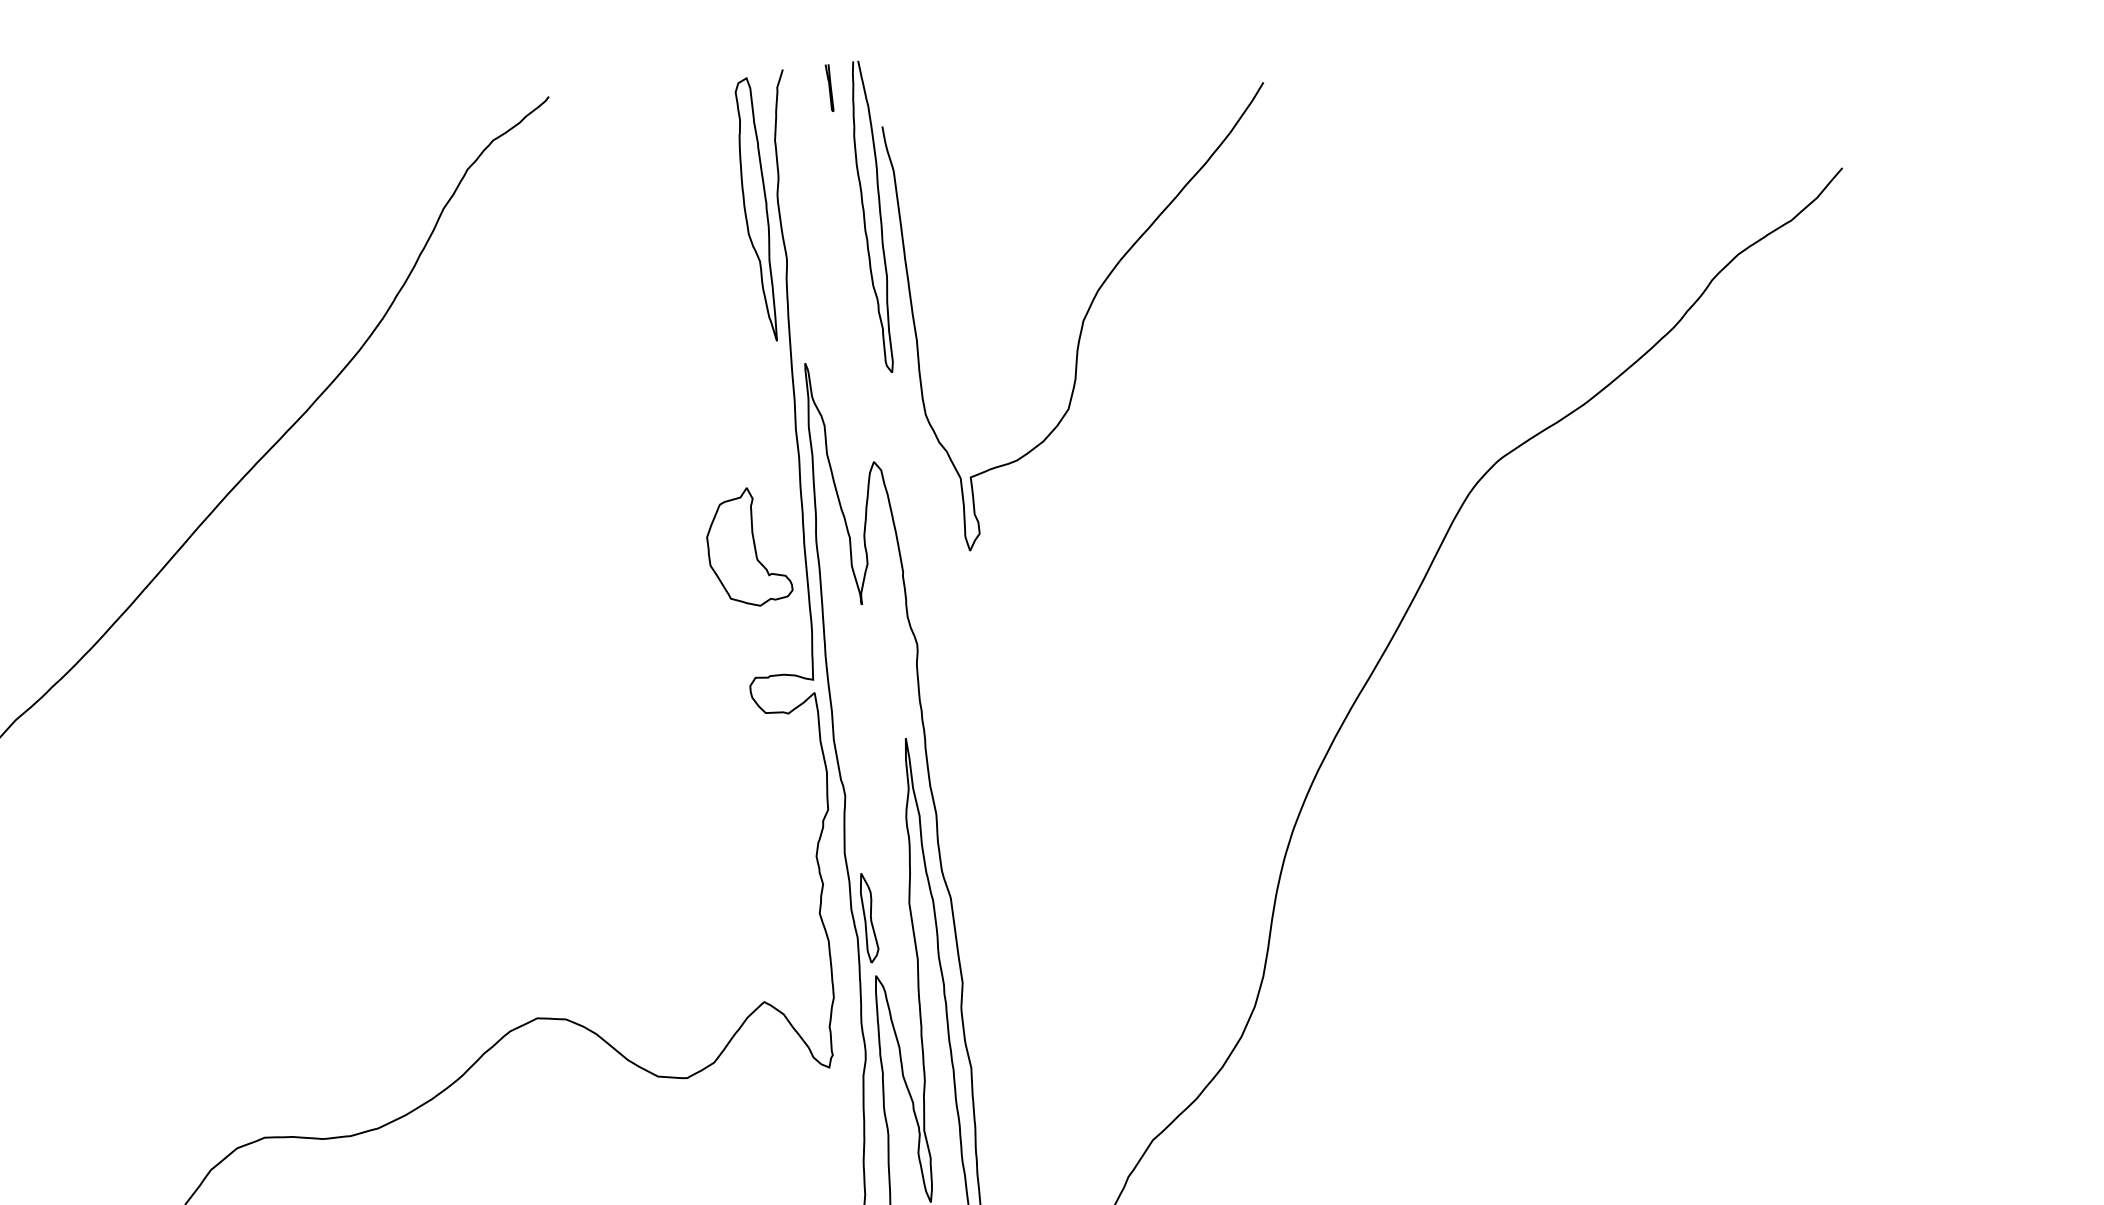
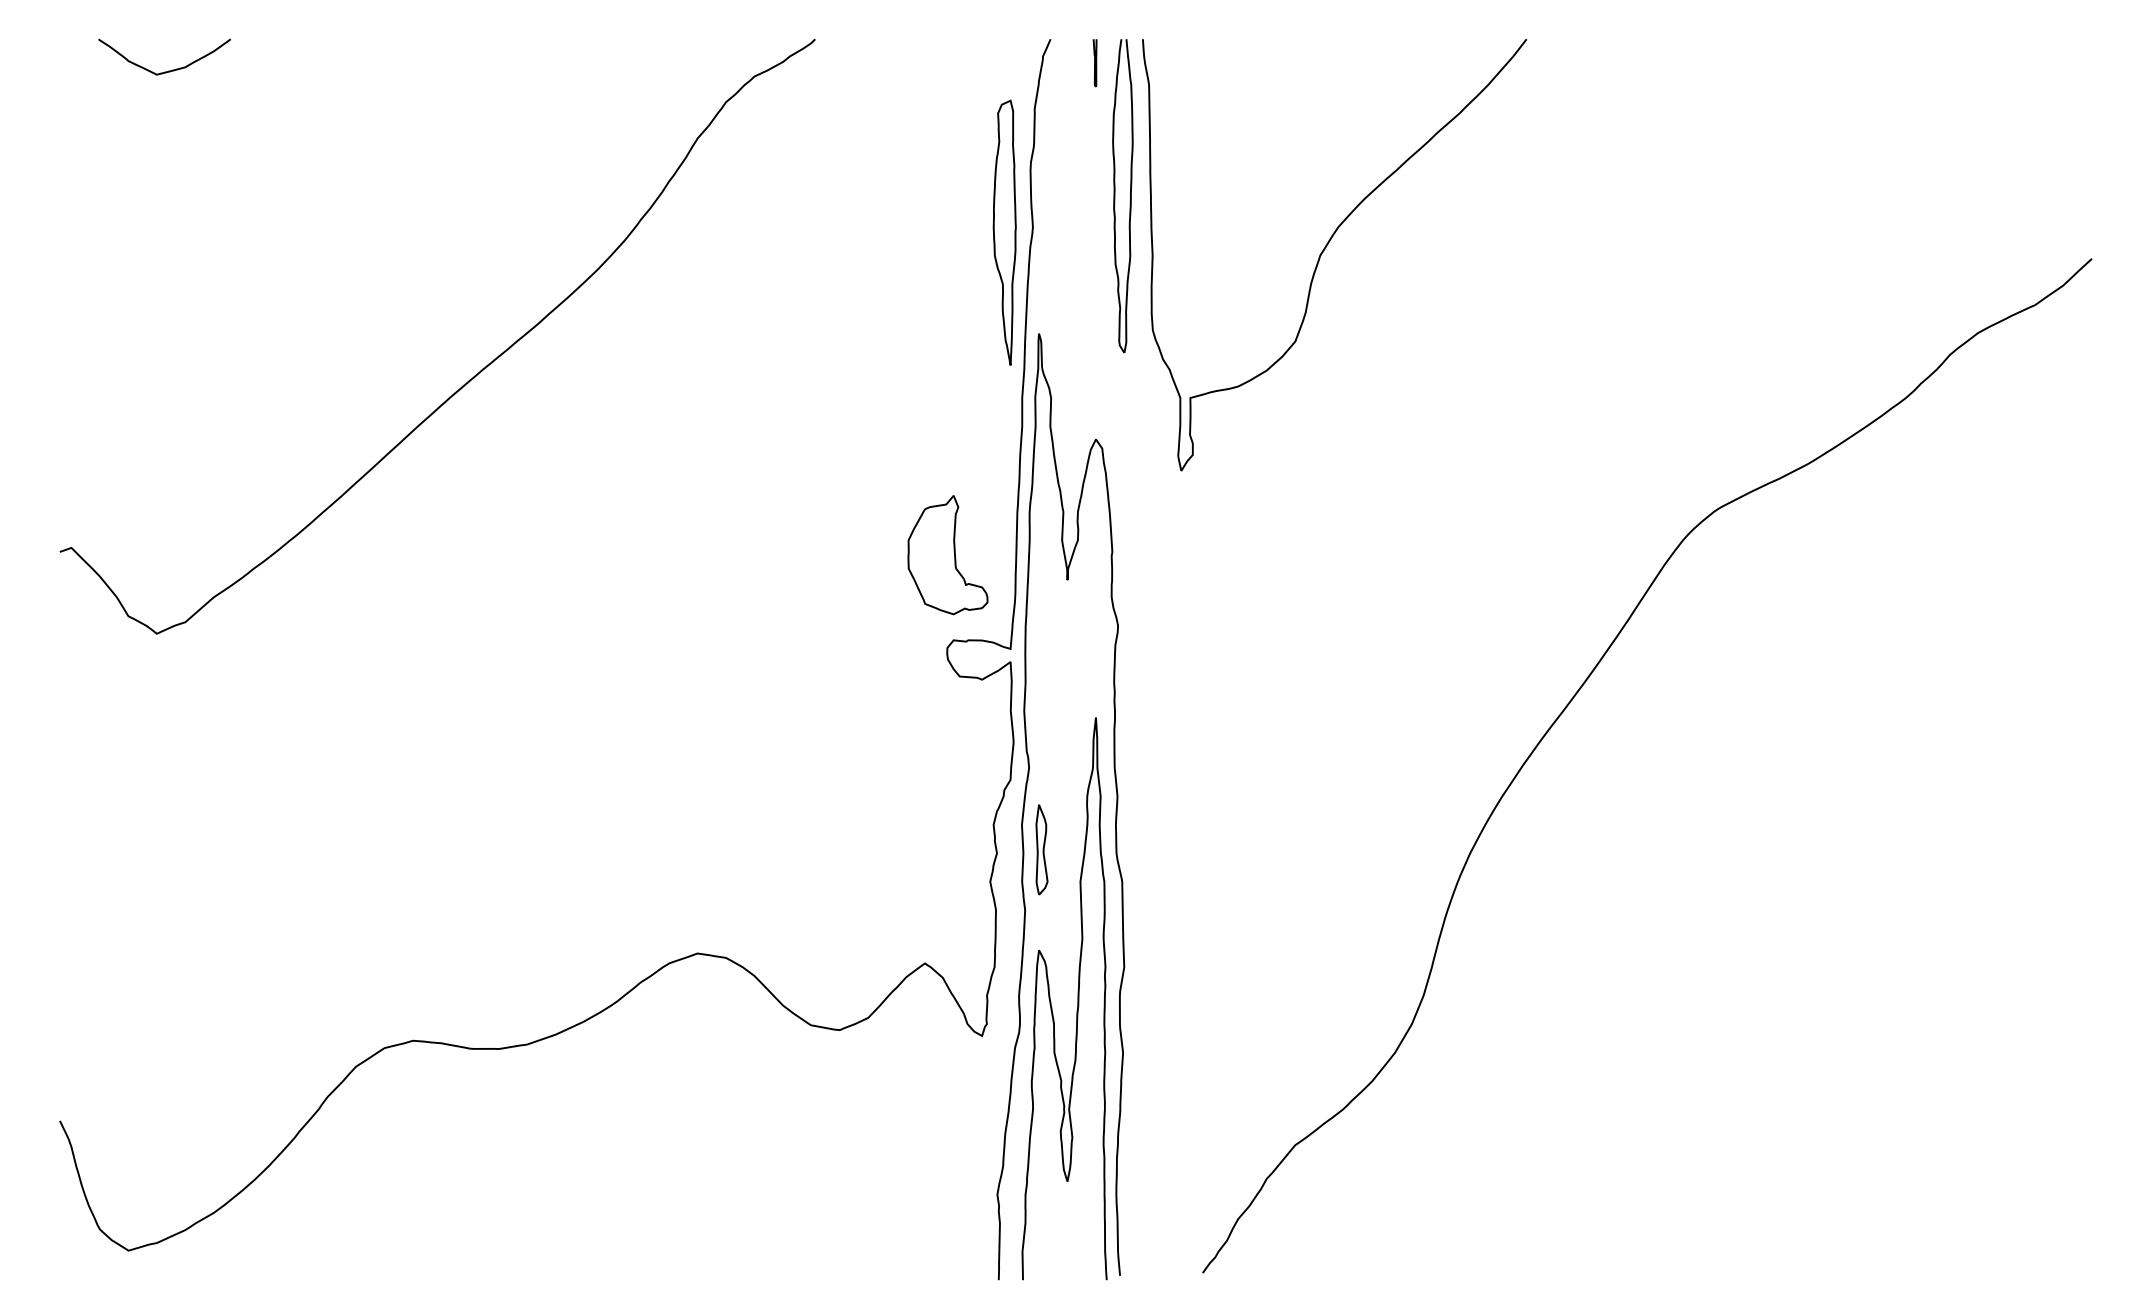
part: (755, 209) -> (1004, 232), moved
curve: (1087, 314) -> (1325, 249), moved
part: (747, 548) -> (947, 555), moved
part: (868, 917) -> (1041, 849), moved

